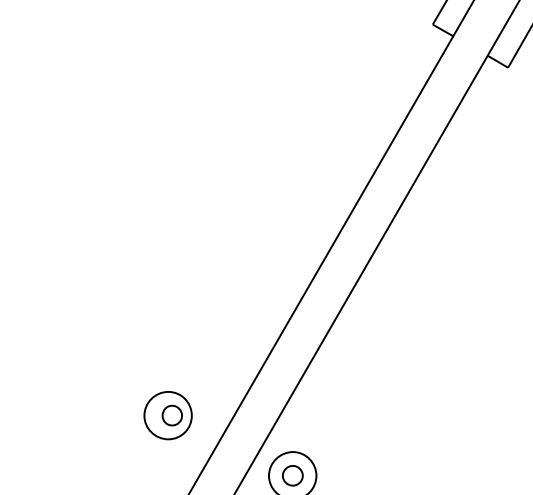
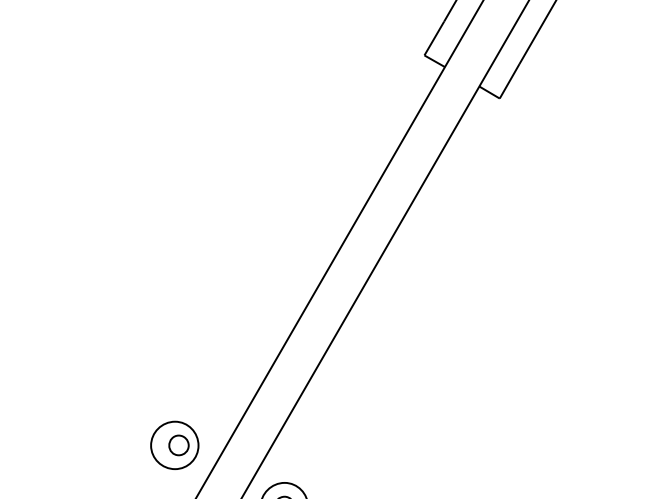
part: (167, 414) -> (174, 444), moved

